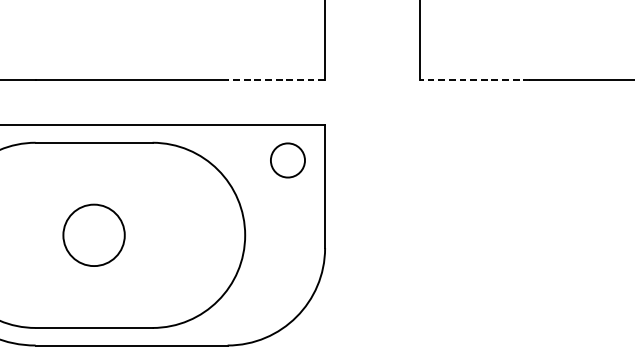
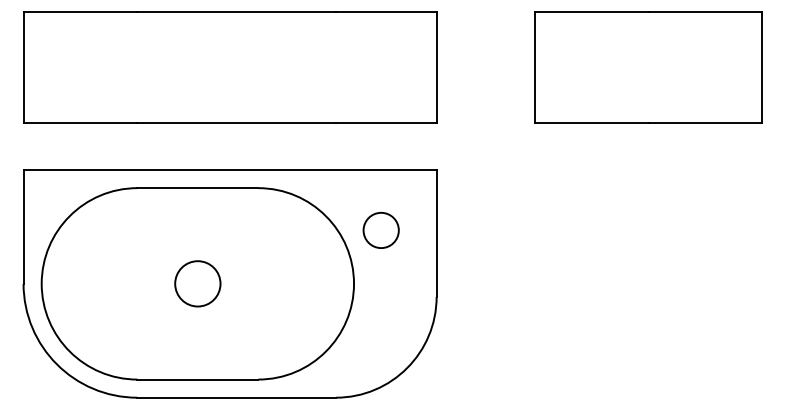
line: (275, 80) -> (385, 123), dashed -> solid
line: (474, 80) -> (591, 123), dashed -> solid
circle: (287, 160) -> (380, 230), moved
circle: (93, 235) -> (197, 283), size x0.71

